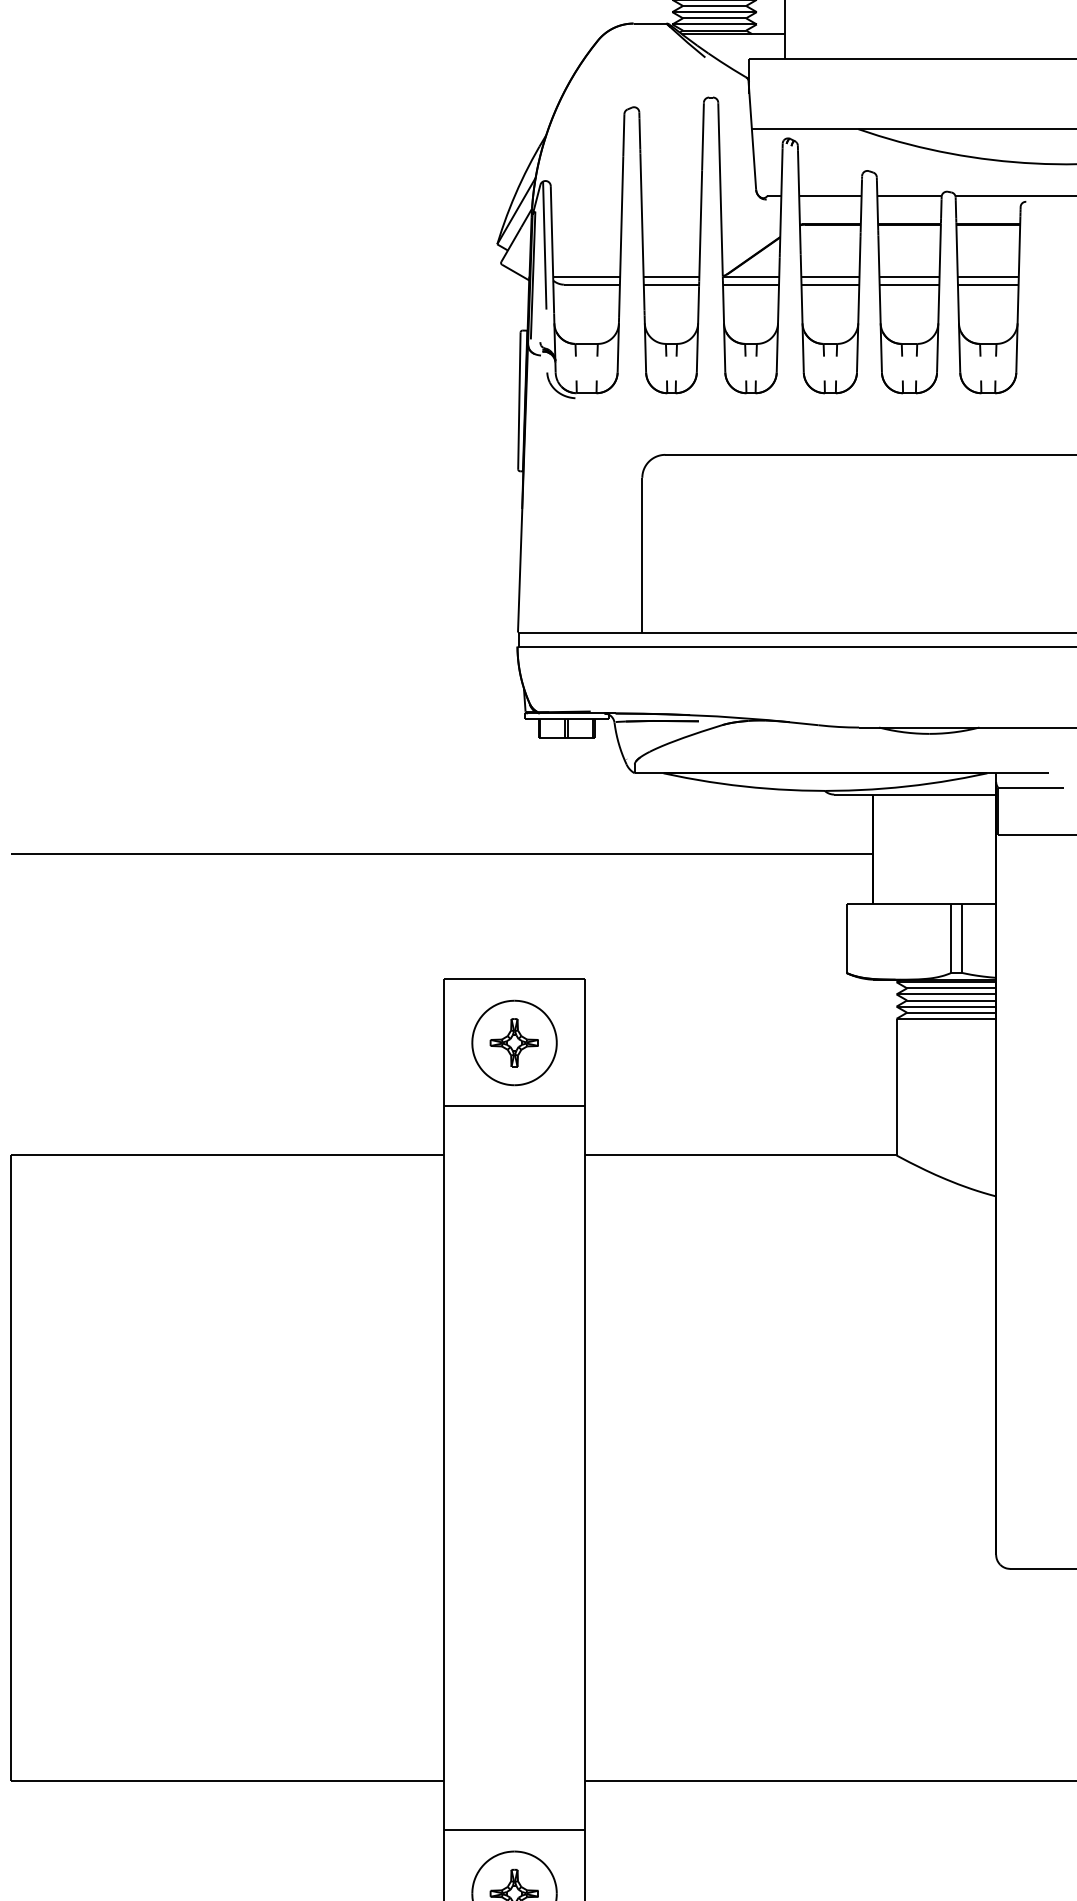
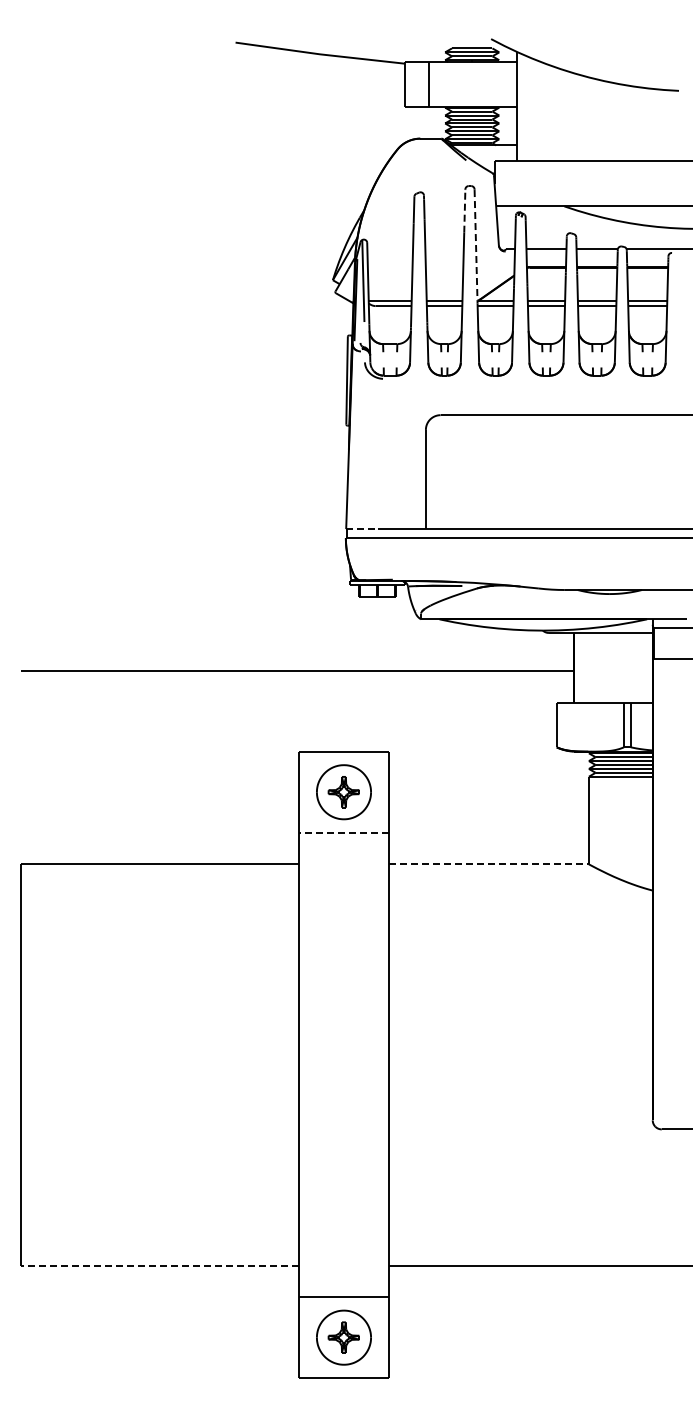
line: (702, 135) -> (464, 210), solid -> dashed
line: (721, 190) -> (476, 245), solid -> dashed
line: (541, 633) -> (361, 529), solid -> dashed
line: (513, 1105) -> (343, 832), solid -> dashed
line: (741, 1155) -> (489, 864), solid -> dashed
line: (226, 1781) -> (159, 1265), solid -> dashed

